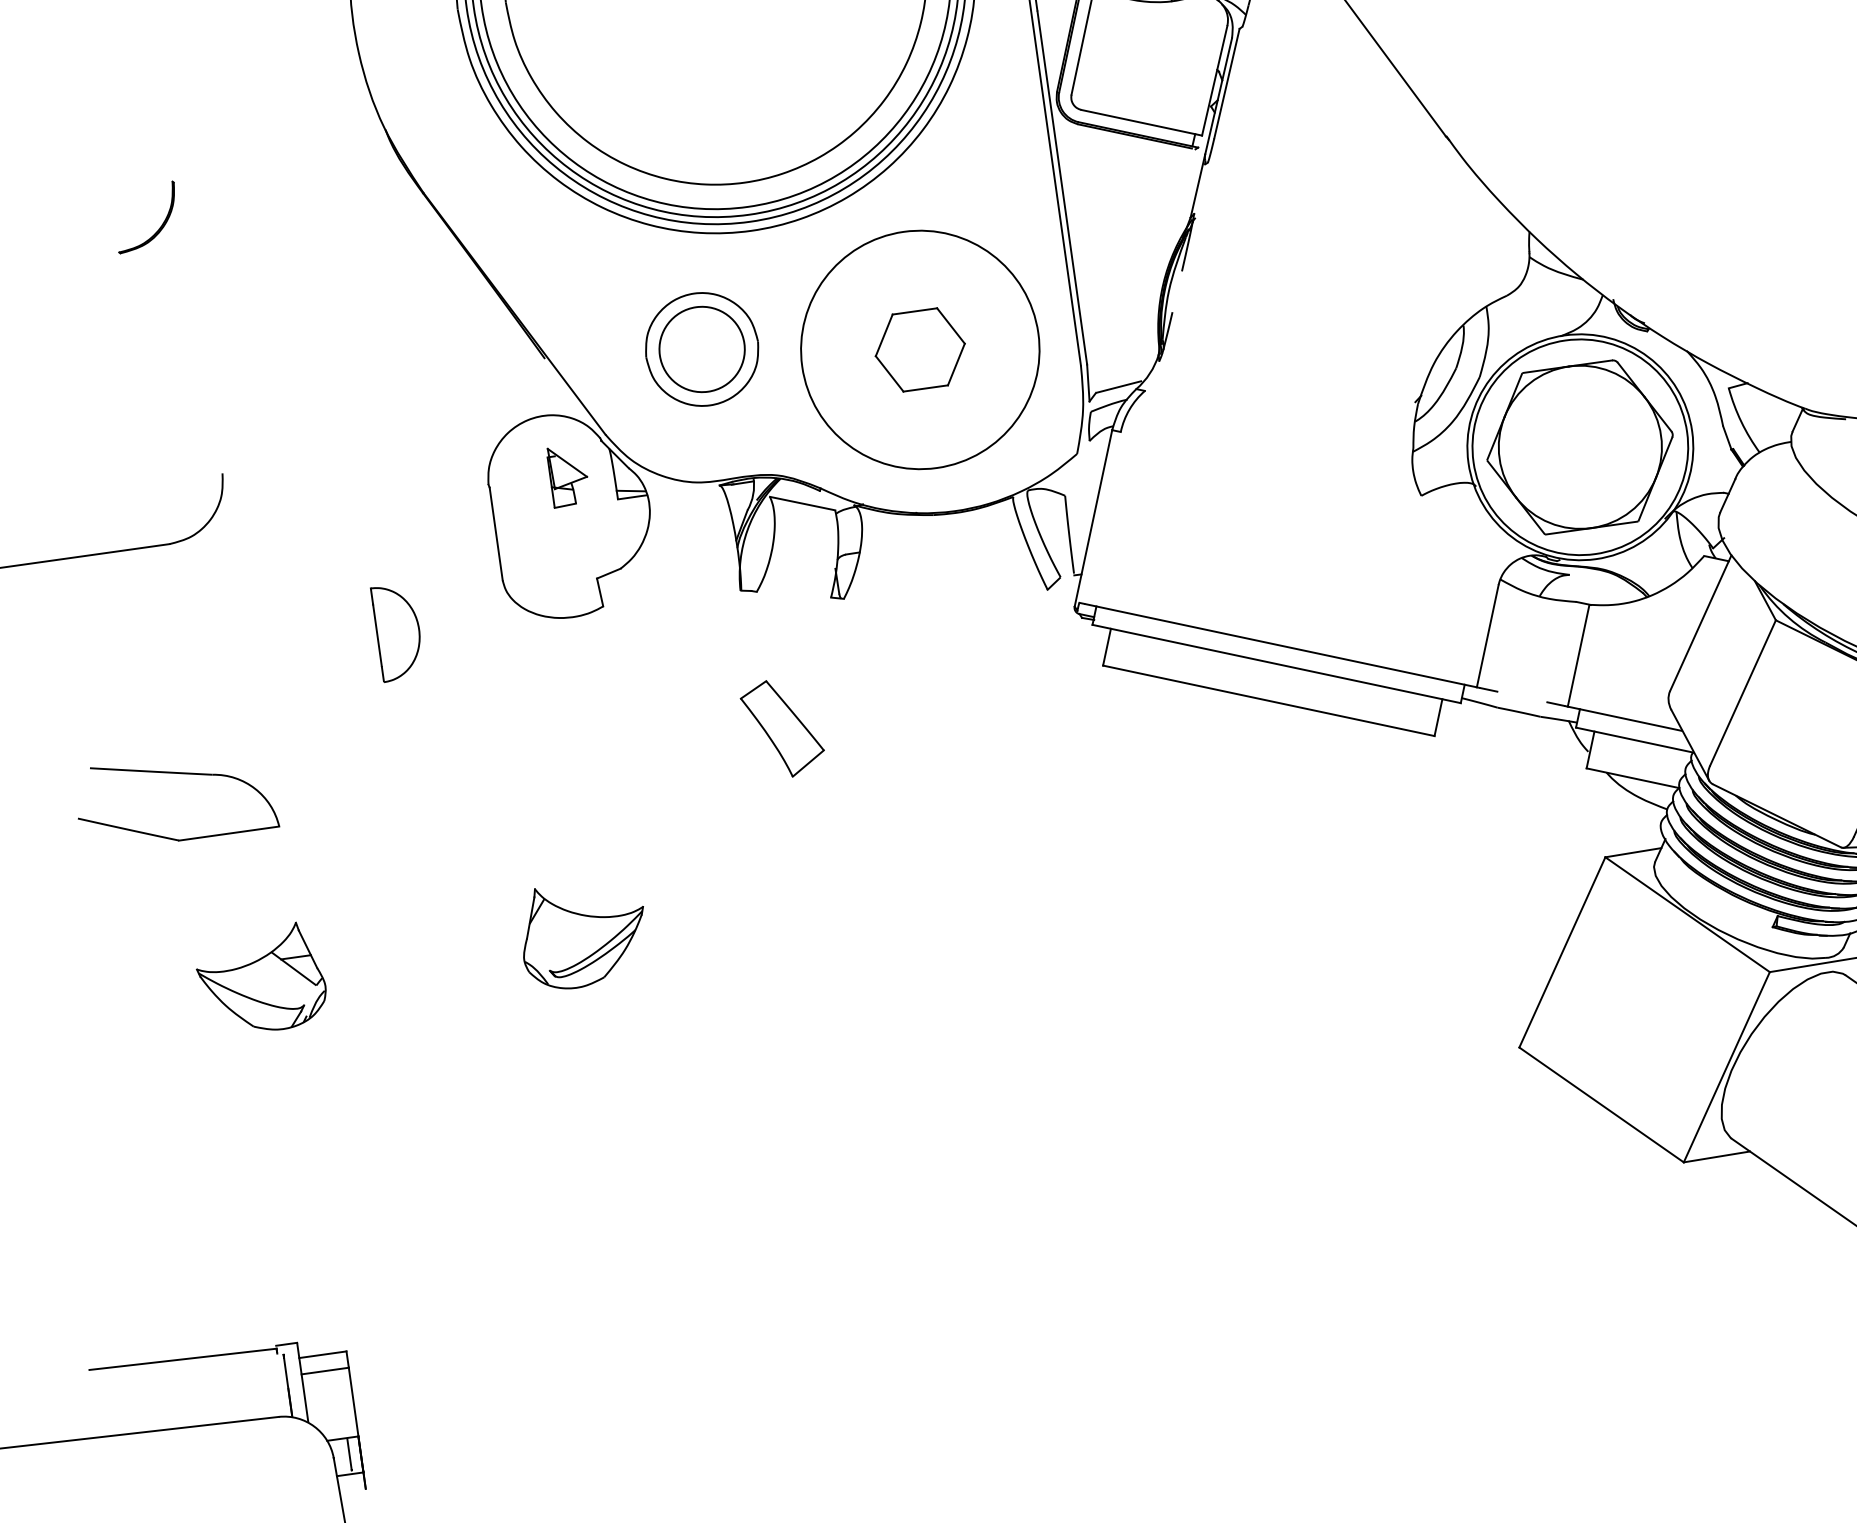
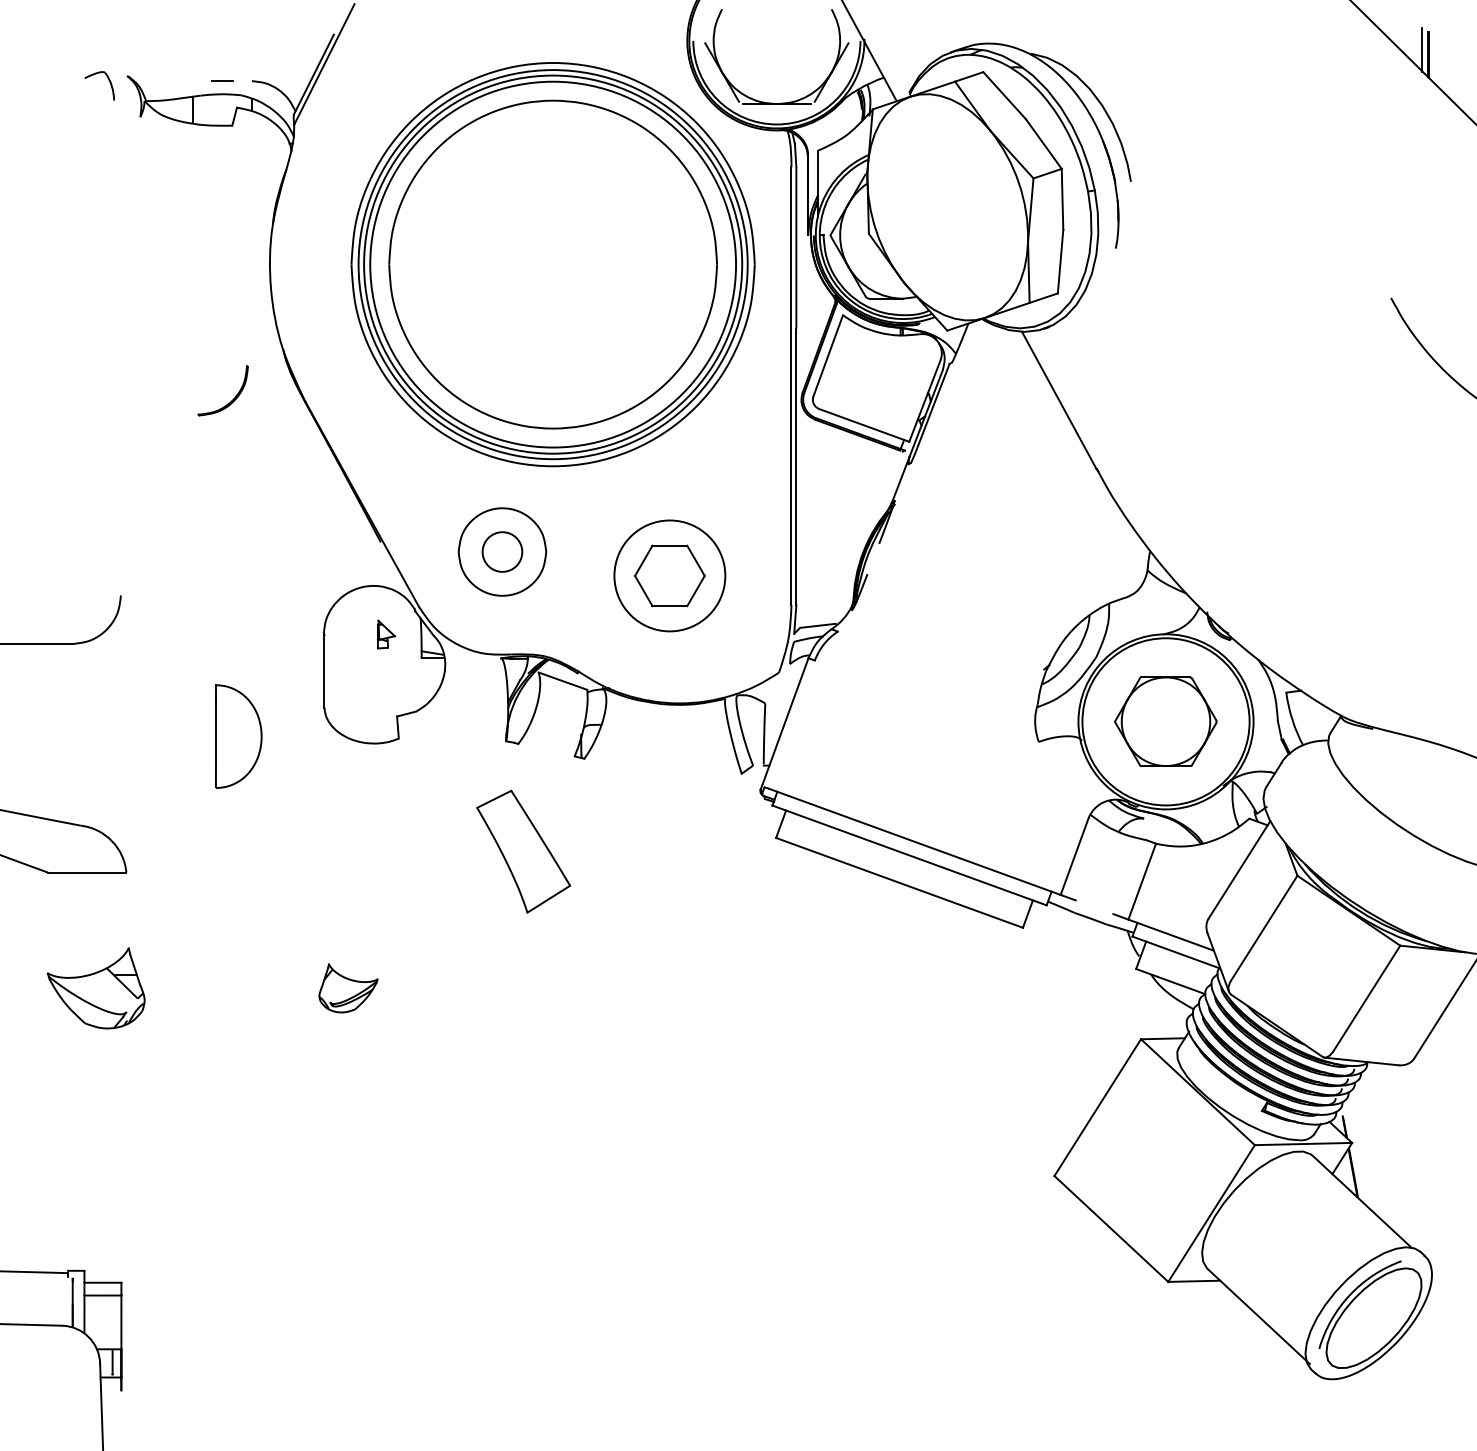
part: (159, 226) -> (232, 399), moved
circle: (702, 348) -> (502, 551), size x0.6
circle: (919, 349) -> (669, 575), size x0.6
part: (1579, 446) -> (1165, 721), size x0.7
part: (568, 475) -> (386, 634), size x0.6
part: (397, 631) -> (238, 735), size x1.4
part: (782, 728) -> (523, 851), size x1.6
part: (583, 934) -> (348, 988), size x0.6

